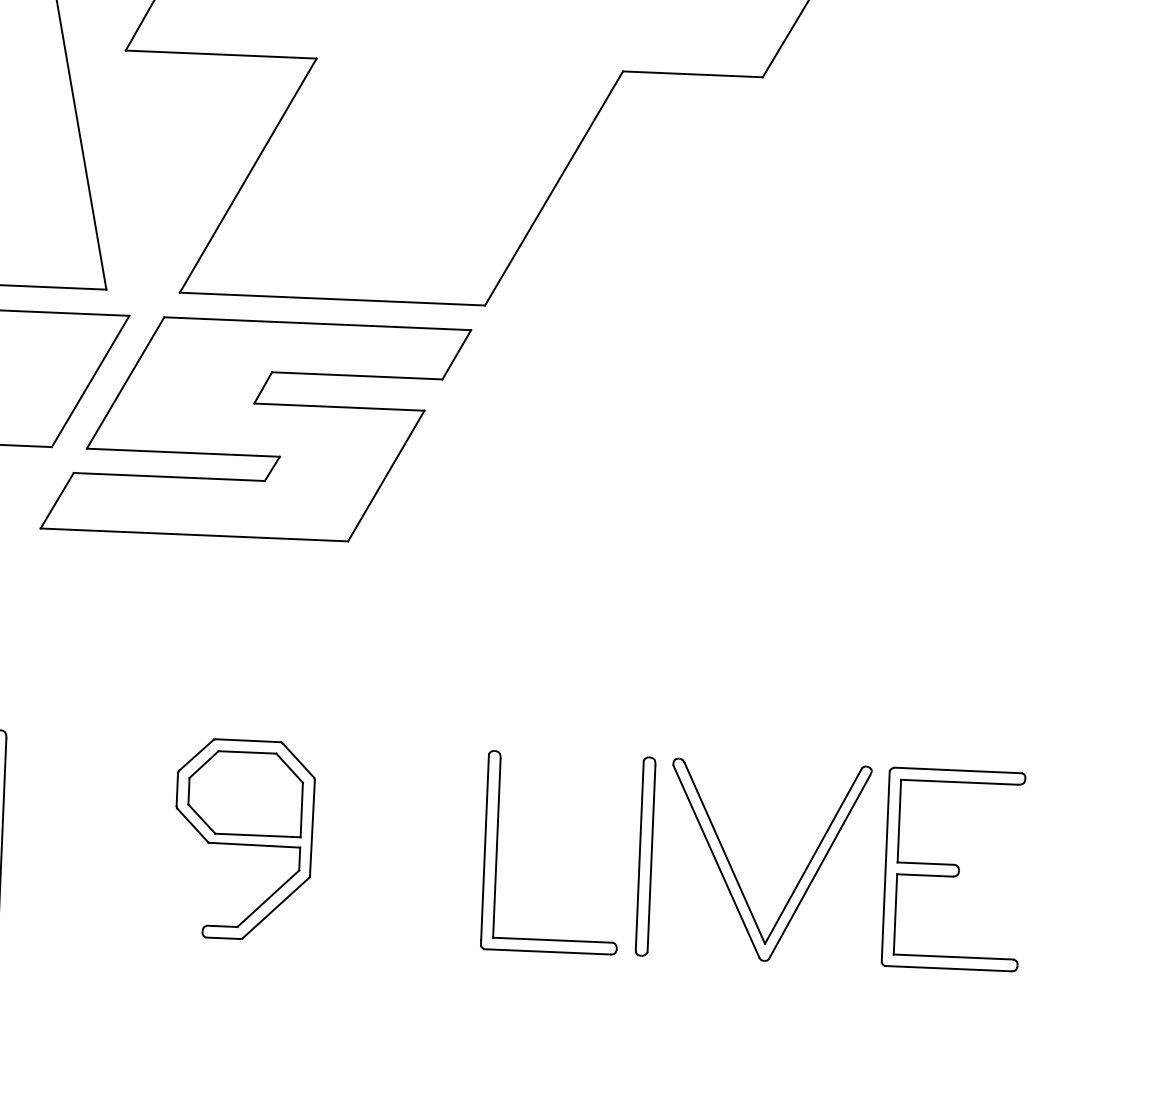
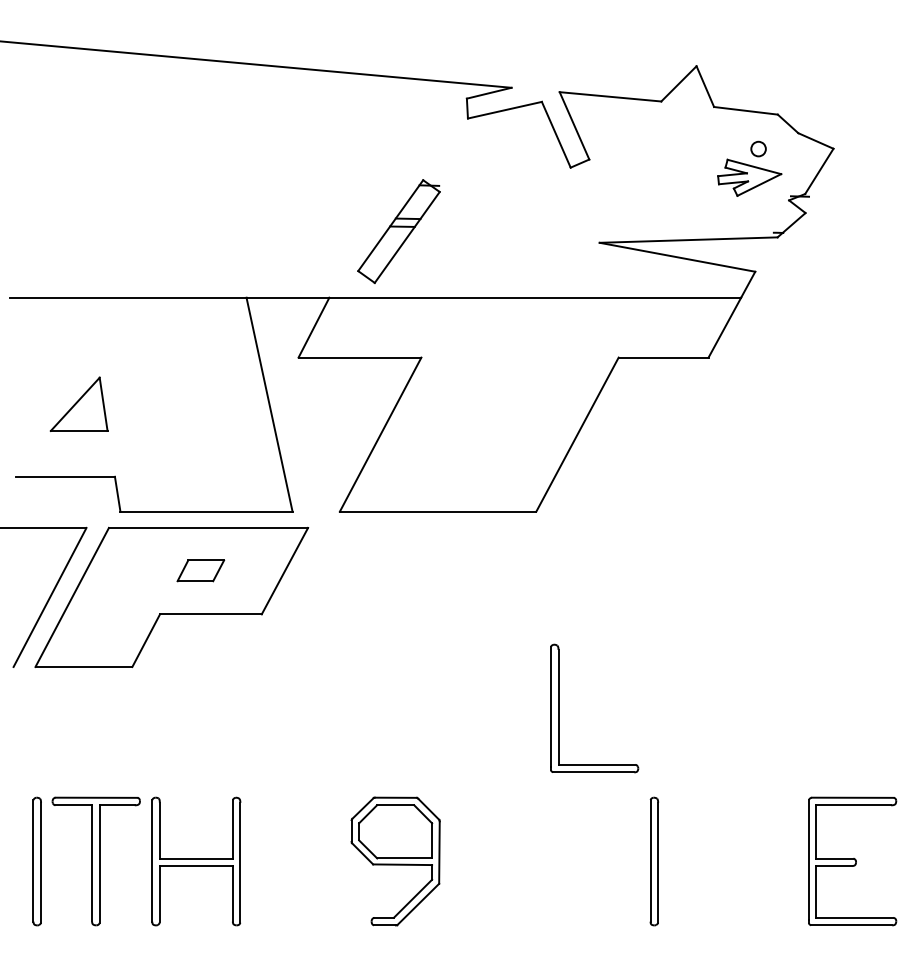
part: (256, 427) -> (392, 596), removed
part: (498, 850) -> (559, 708), moved
part: (736, 875) -> (713, 871), removed

